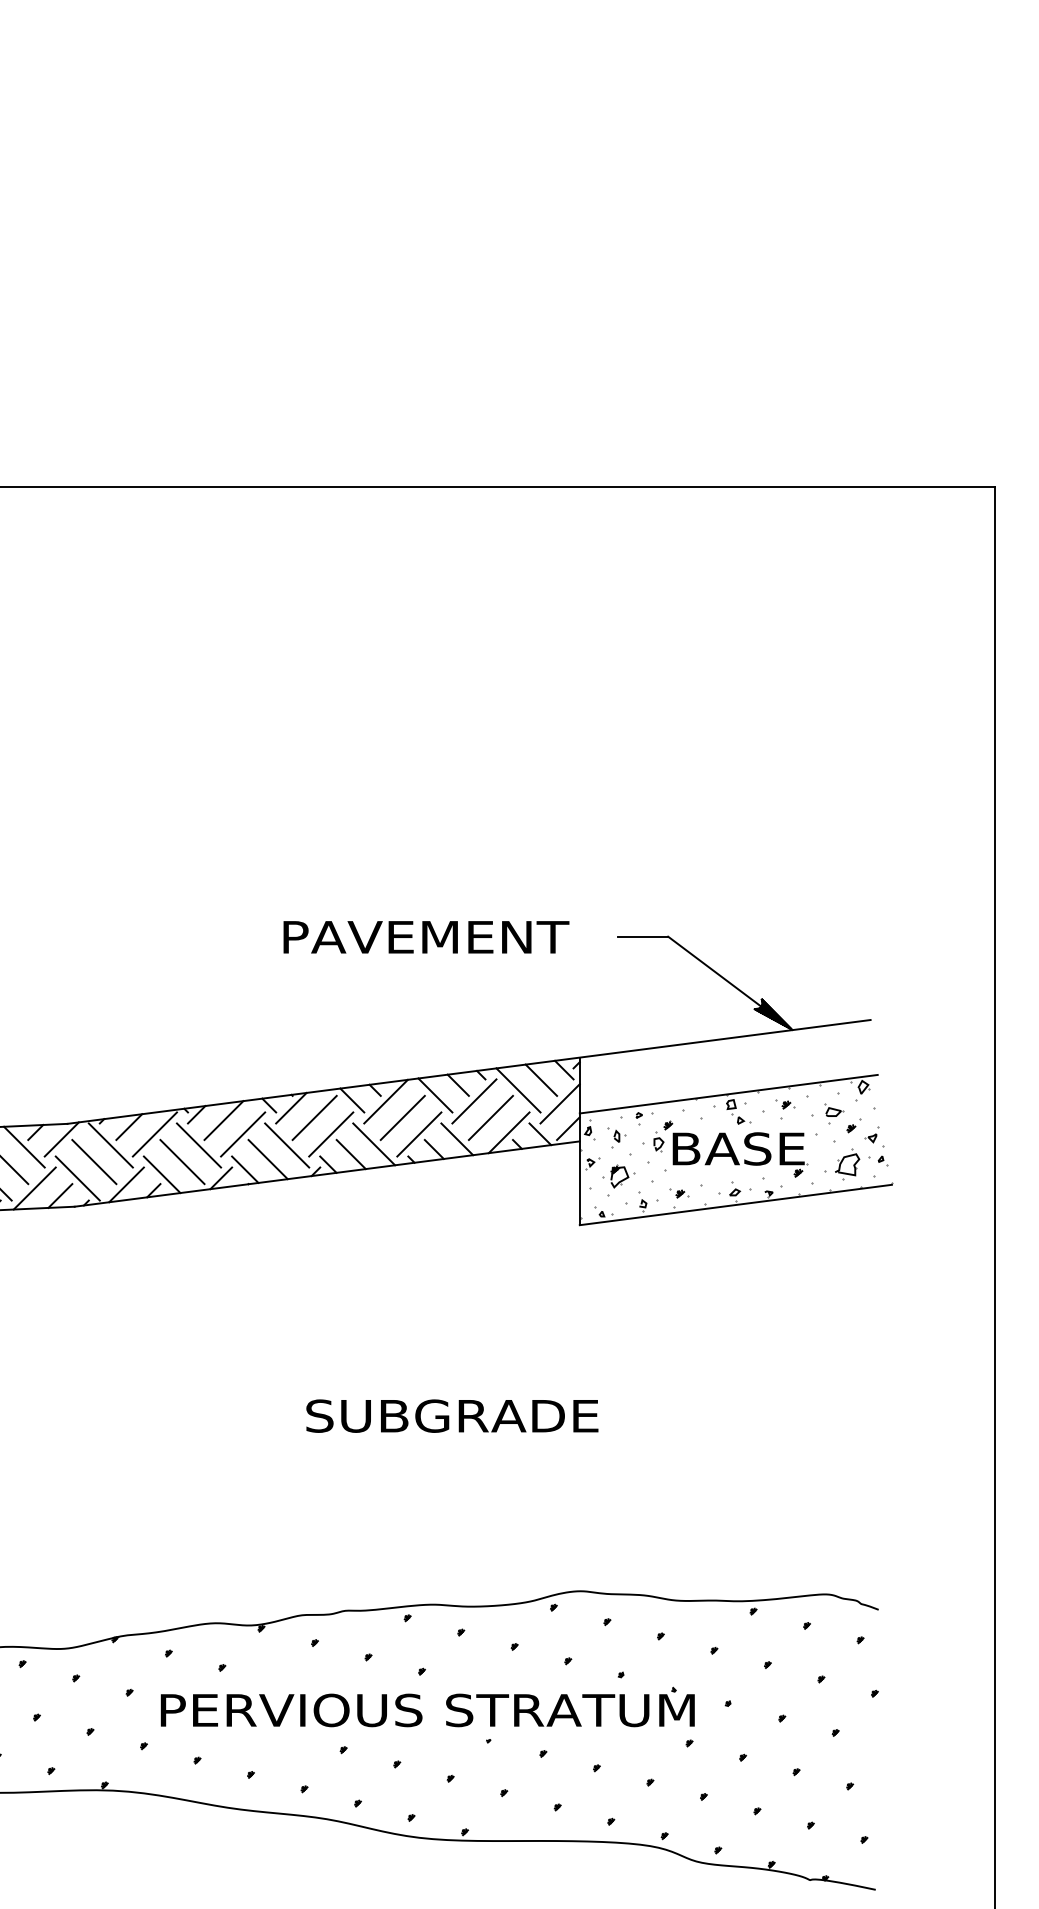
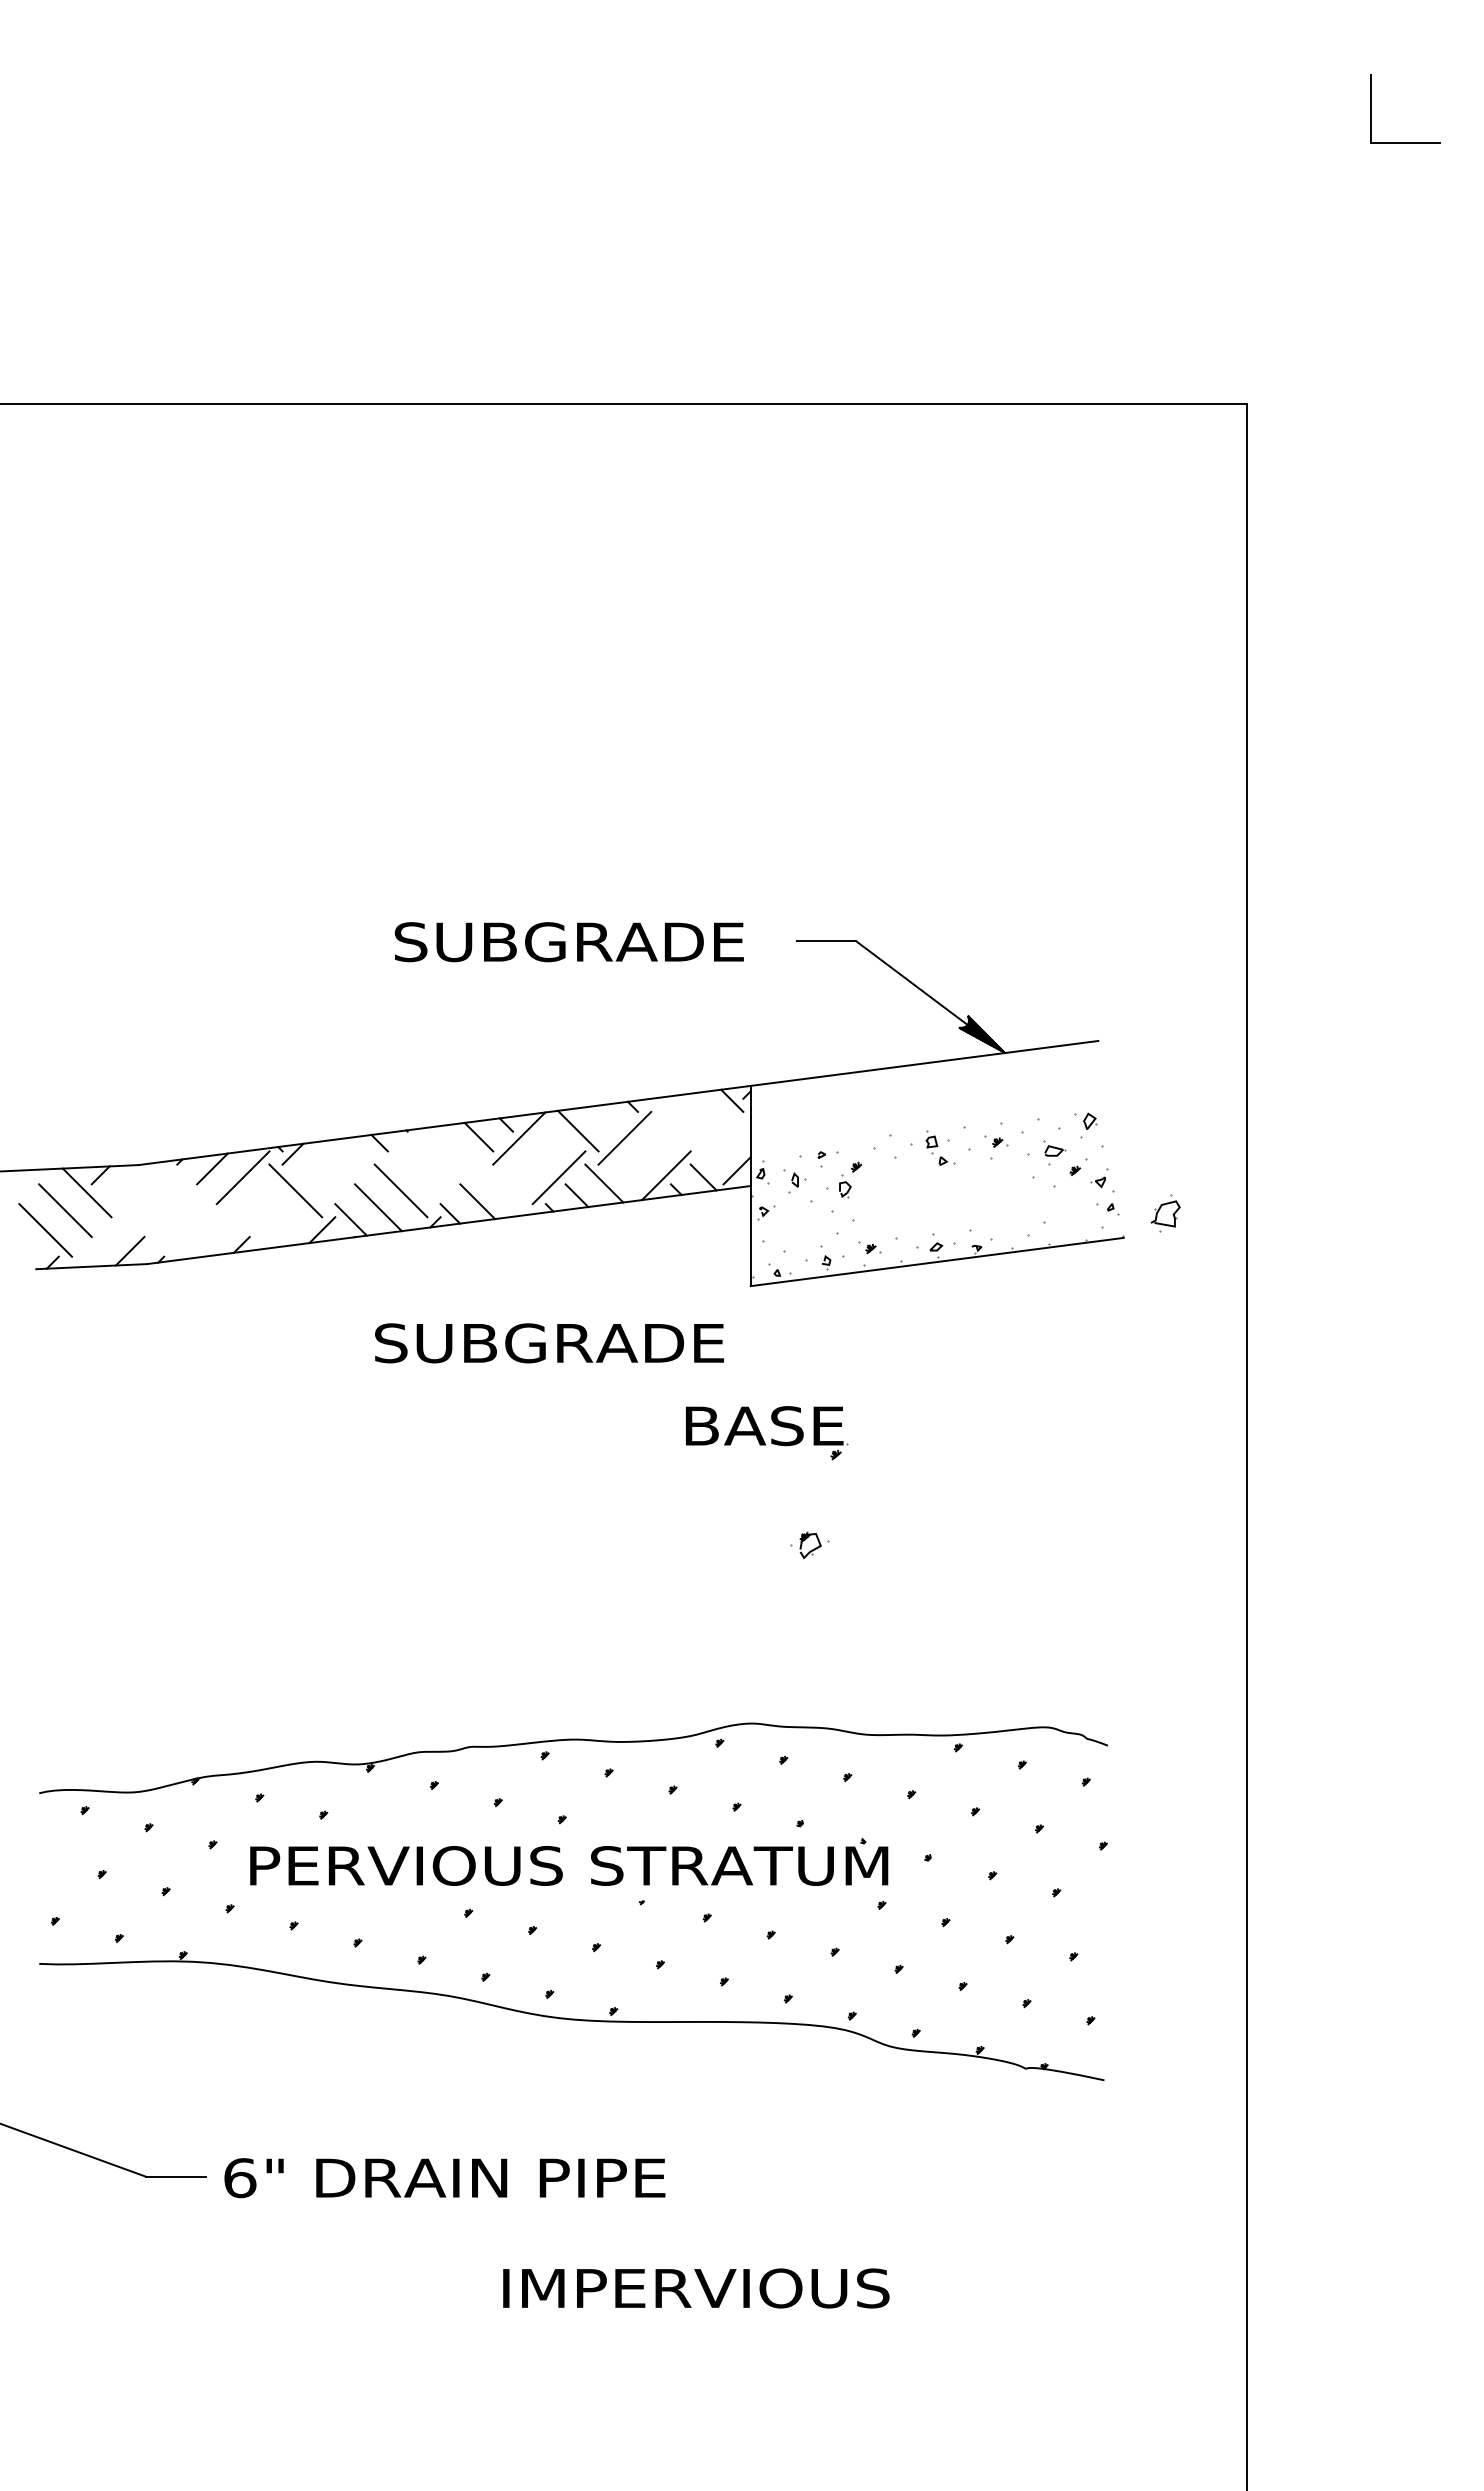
text: (427, 937) -> (568, 942), PAVEMENT -> SUBGRADE
line: (541, 1079) -> (704, 1112), removed
line: (458, 1084) -> (605, 1118), removed
line: (518, 1089) -> (677, 1124), removed
line: (728, 1094) -> (928, 1129), removed
line: (559, 1103) -> (726, 1140), removed
line: (290, 1108) -> (405, 1146), removed
line: (314, 1117) -> (433, 1157), removed
line: (402, 1117) -> (539, 1157), removed
line: (490, 1117) -> (644, 1157), removed
line: (223, 1120) -> (325, 1160), removed
line: (243, 1134) -> (348, 1177), removed
line: (330, 1134) -> (453, 1177), removed
line: (61, 1139) -> (131, 1183), removed
line: (374, 1144) -> (505, 1189), removed
line: (110, 1145) -> (190, 1190), removed
part: (741, 1155) -> (767, 1433), moved
line: (94, 1161) -> (170, 1210), removed
line: (182, 1161) -> (275, 1210), removed
part: (847, 1164) -> (1165, 1213), moved
line: (161, 1174) -> (251, 1225), removed
part: (618, 1176) -> (809, 1545), moved
line: (77, 1178) -> (150, 1230), removed
line: (125, 1184) -> (208, 1237), removed
line: (34, 1188) -> (99, 1242), removed
text: (452, 1416) -> (549, 1343), moved

